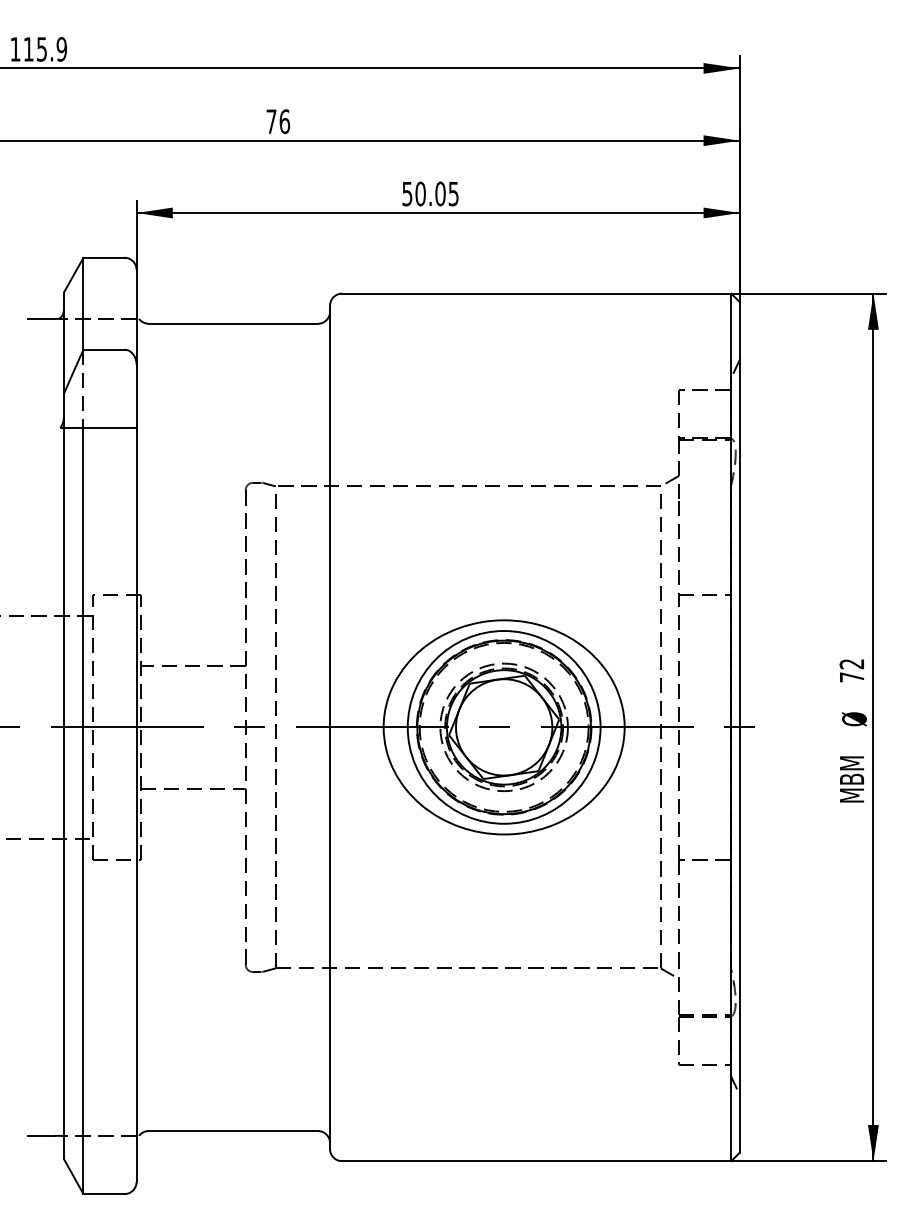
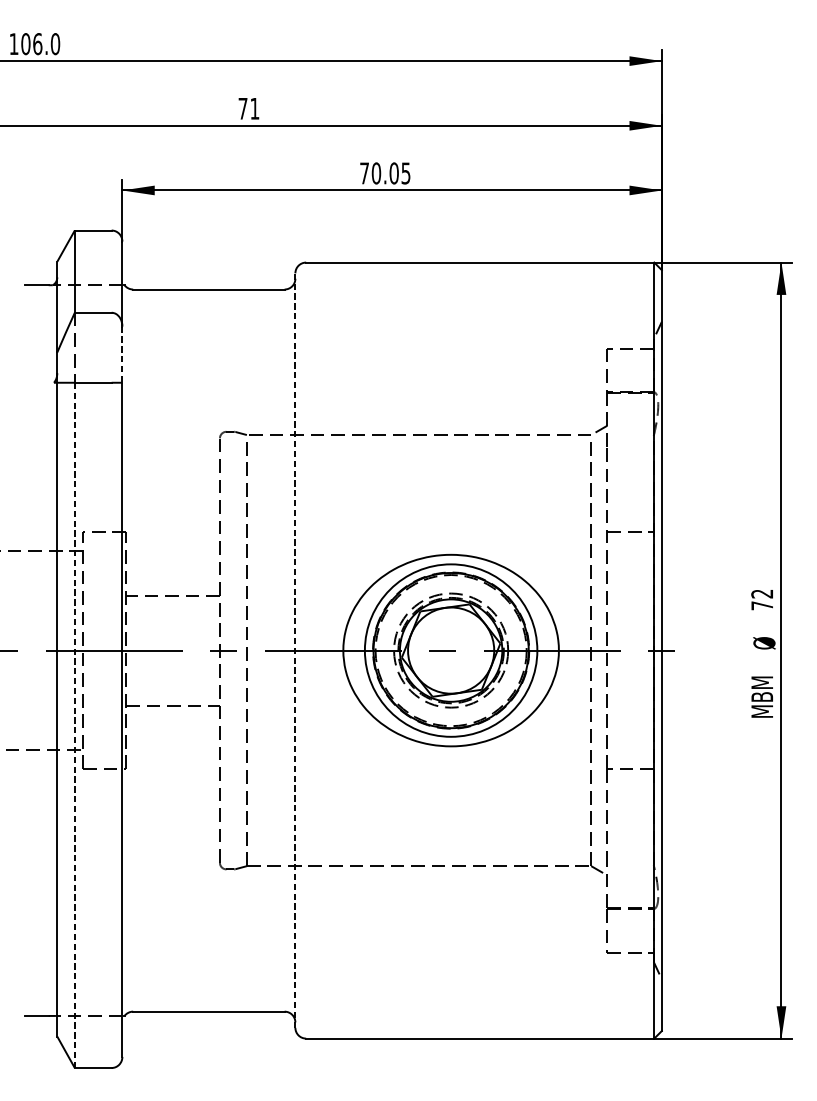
text: (44, 49) -> (39, 44), 115.9 -> 106.0
text: (284, 121) -> (254, 108), 76 -> 71
text: (407, 194) -> (364, 173), 50.05 -> 70.05
line: (136, 397) -> (122, 355), solid -> dashed
line: (330, 727) -> (295, 650), solid -> dashed
line: (83, 810) -> (74, 724), solid -> dashed

